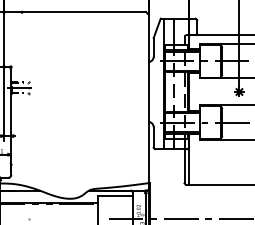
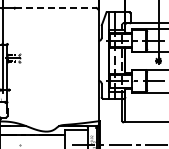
line: (83, 12) -> (55, 8), solid -> dashed

